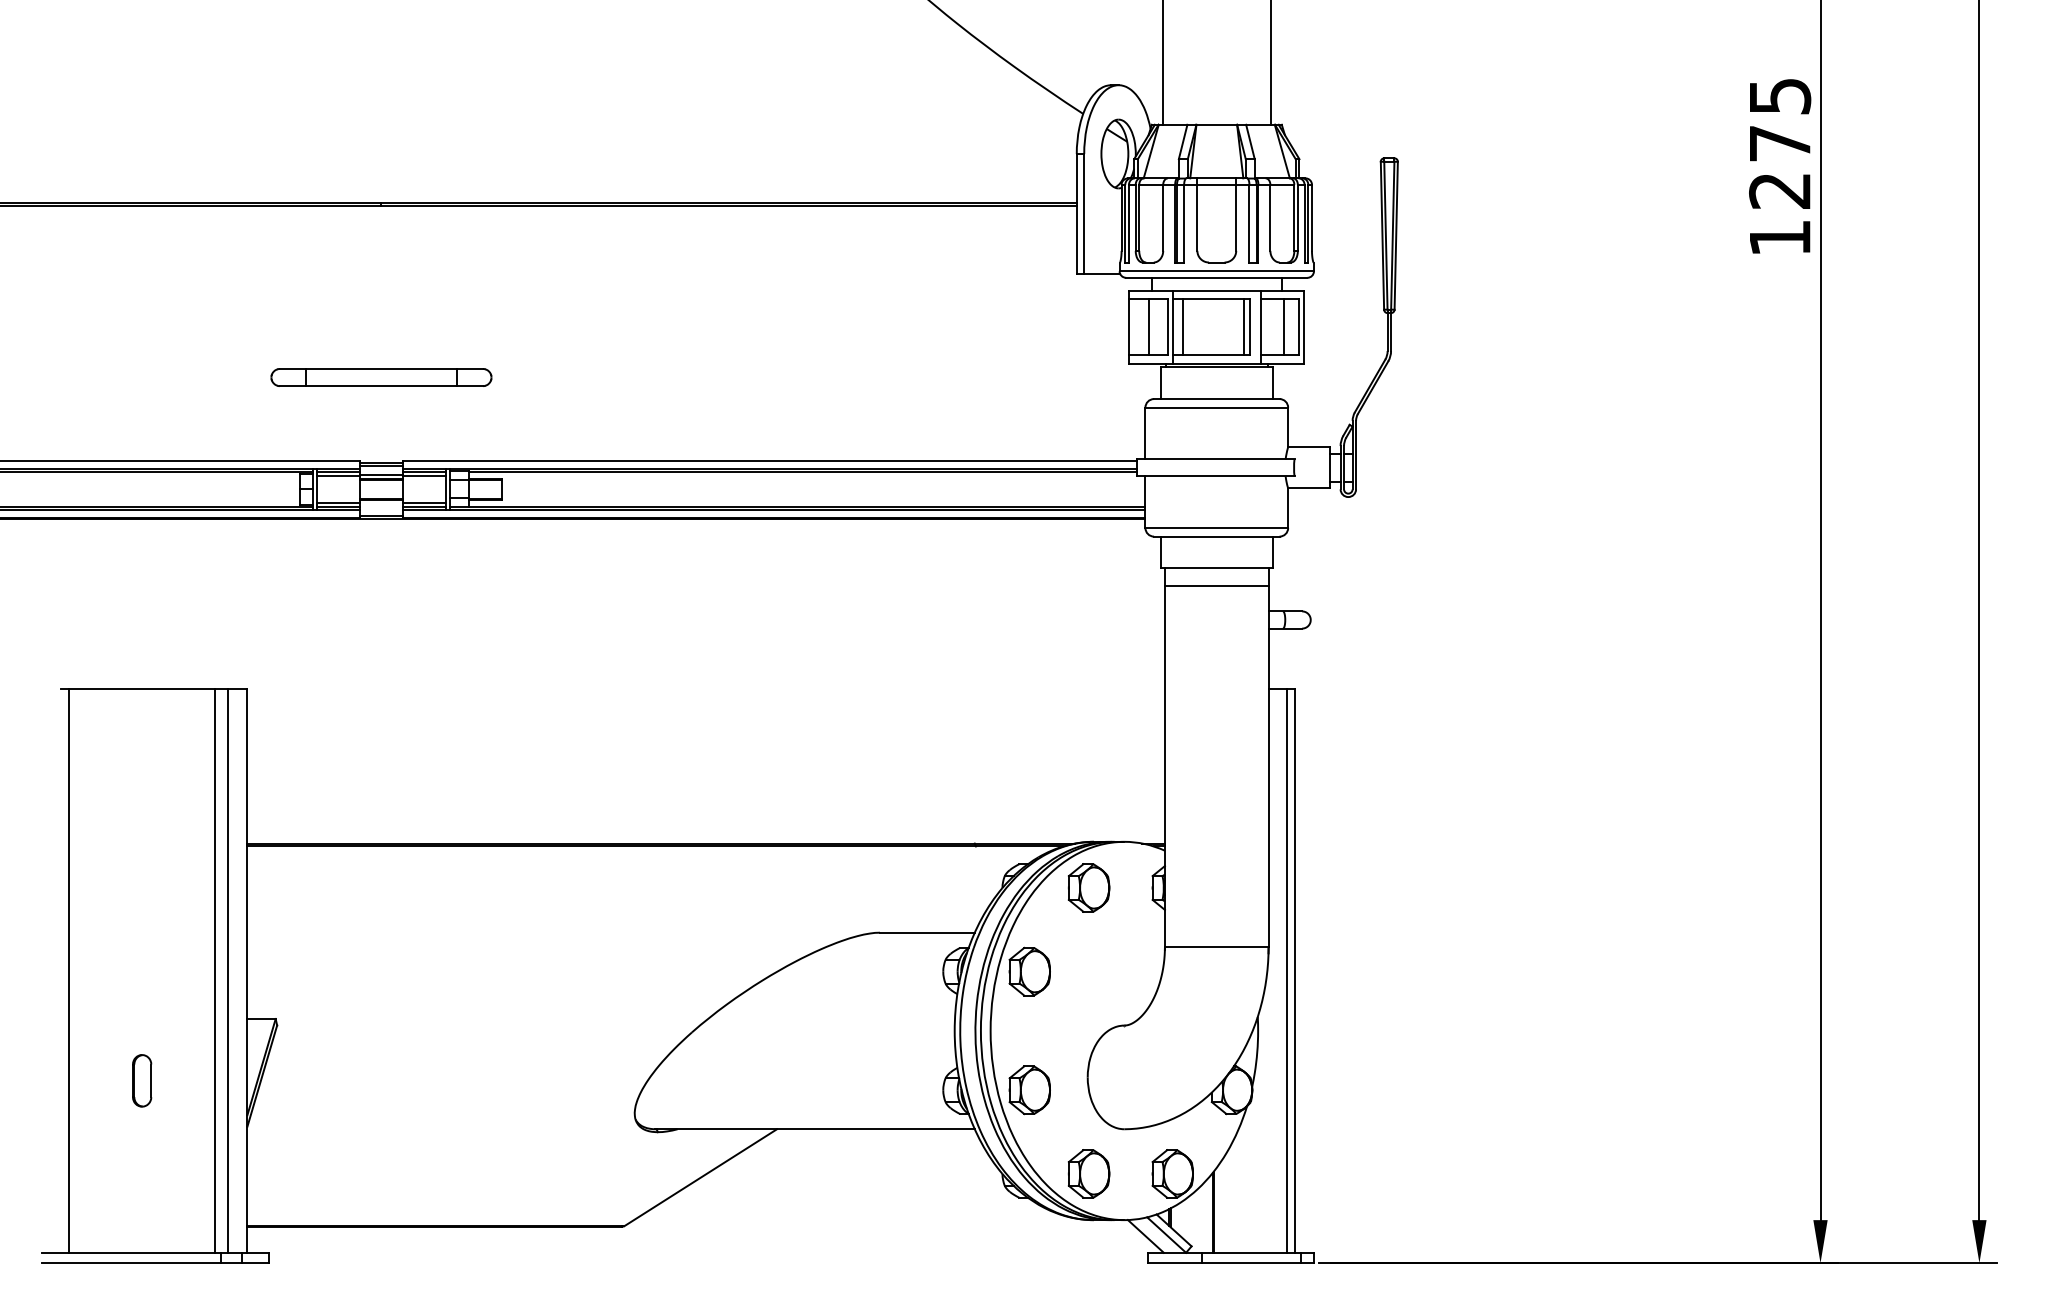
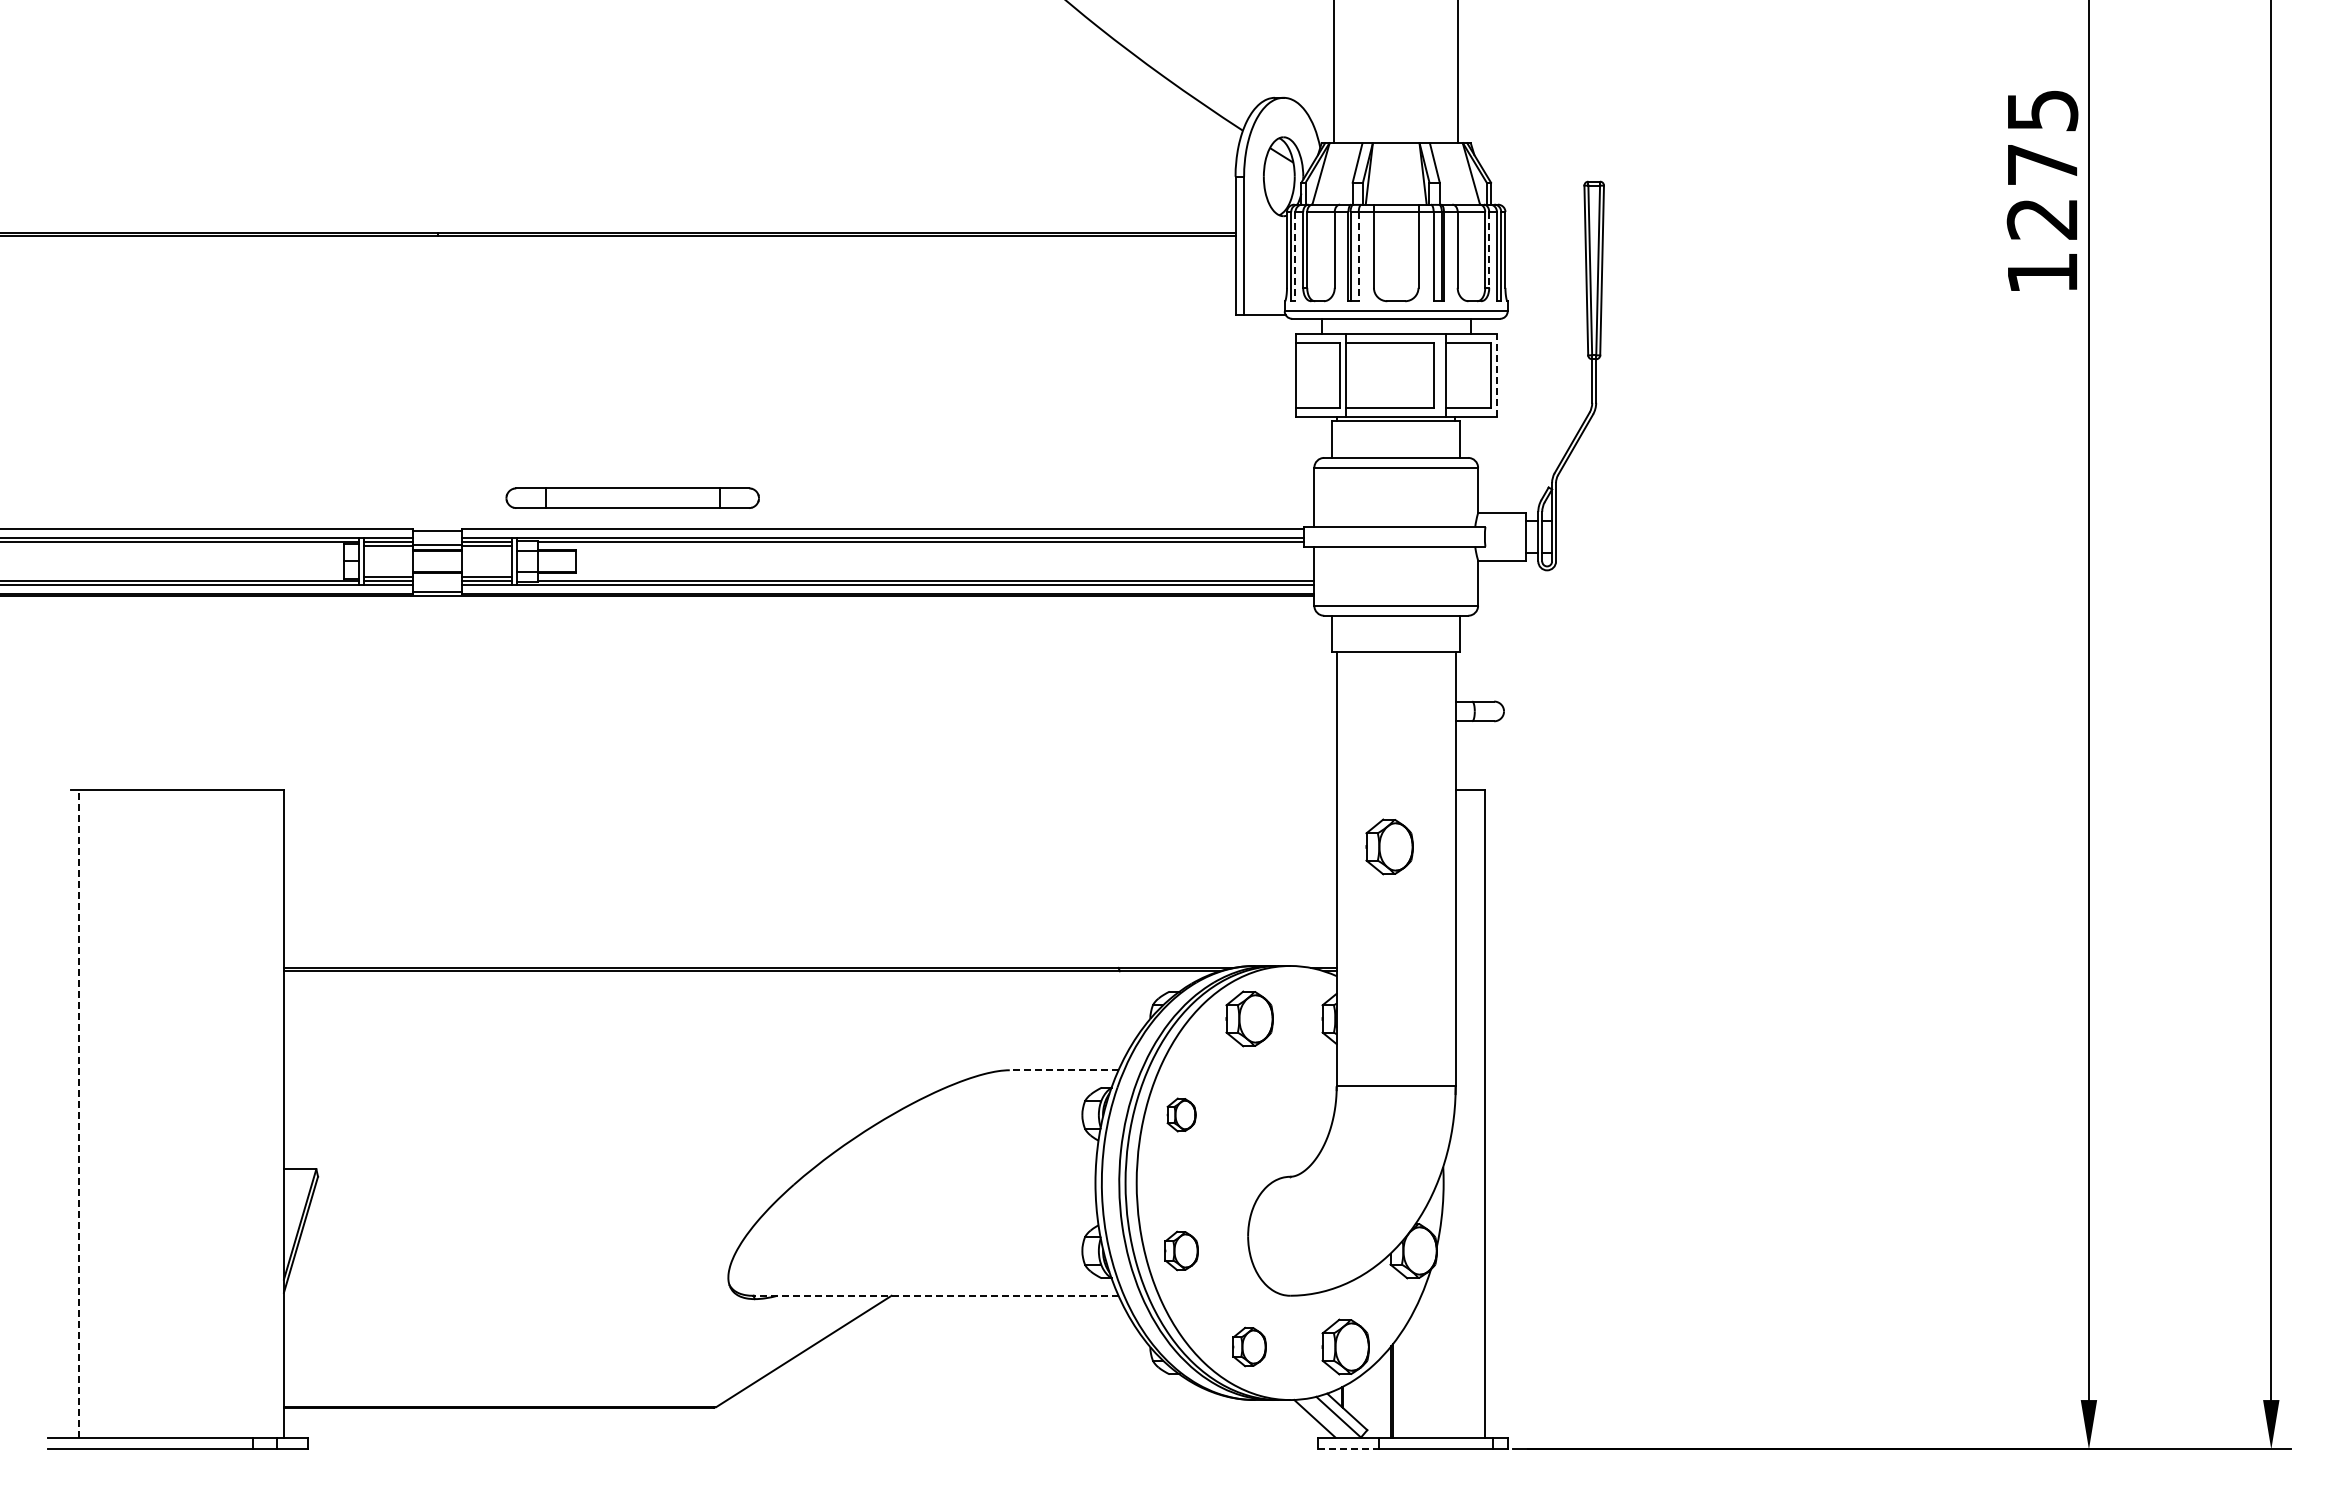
line: (1298, 217) -> (1489, 249), solid -> dashed
line: (1129, 223) -> (1295, 256), solid -> dashed
line: (1183, 223) -> (1358, 256), solid -> dashed
line: (1149, 327) -> (1318, 375), removed
line: (1183, 327) -> (1357, 375), removed
line: (1244, 327) -> (1427, 375), removed
line: (1284, 327) -> (1473, 375), removed
line: (1304, 327) -> (1496, 375), solid -> dashed
part: (381, 376) -> (632, 497), moved
line: (381, 465) -> (437, 534), removed
line: (1216, 585) -> (1395, 671), removed
part: (1210, 737) -> (1389, 846), added
line: (926, 932) -> (1063, 1070), solid -> dashed
line: (69, 970) -> (79, 1113), solid -> dashed
line: (214, 970) -> (246, 1113), removed
line: (227, 970) -> (261, 1113), removed
line: (1286, 970) -> (1476, 1113), removed
part: (1029, 971) -> (1181, 1114), size x0.6
part: (141, 1080) -> (162, 1239), removed
part: (1029, 1089) -> (1181, 1250), size x0.7
line: (814, 1129) -> (934, 1295), solid -> dashed
part: (1088, 1173) -> (1249, 1346), size x0.7
line: (1175, 1263) -> (1348, 1449), solid -> dashed

